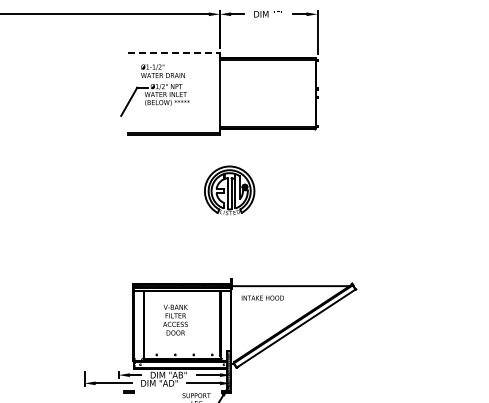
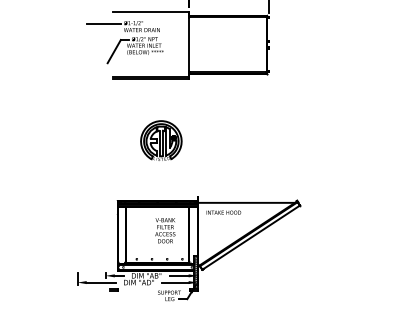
line: (174, 53) -> (151, 12), dashed -> solid
line: (116, 68) -> (103, 24), added
part: (229, 190) -> (161, 140), moved
text: (175, 319) -> (165, 230), moved

